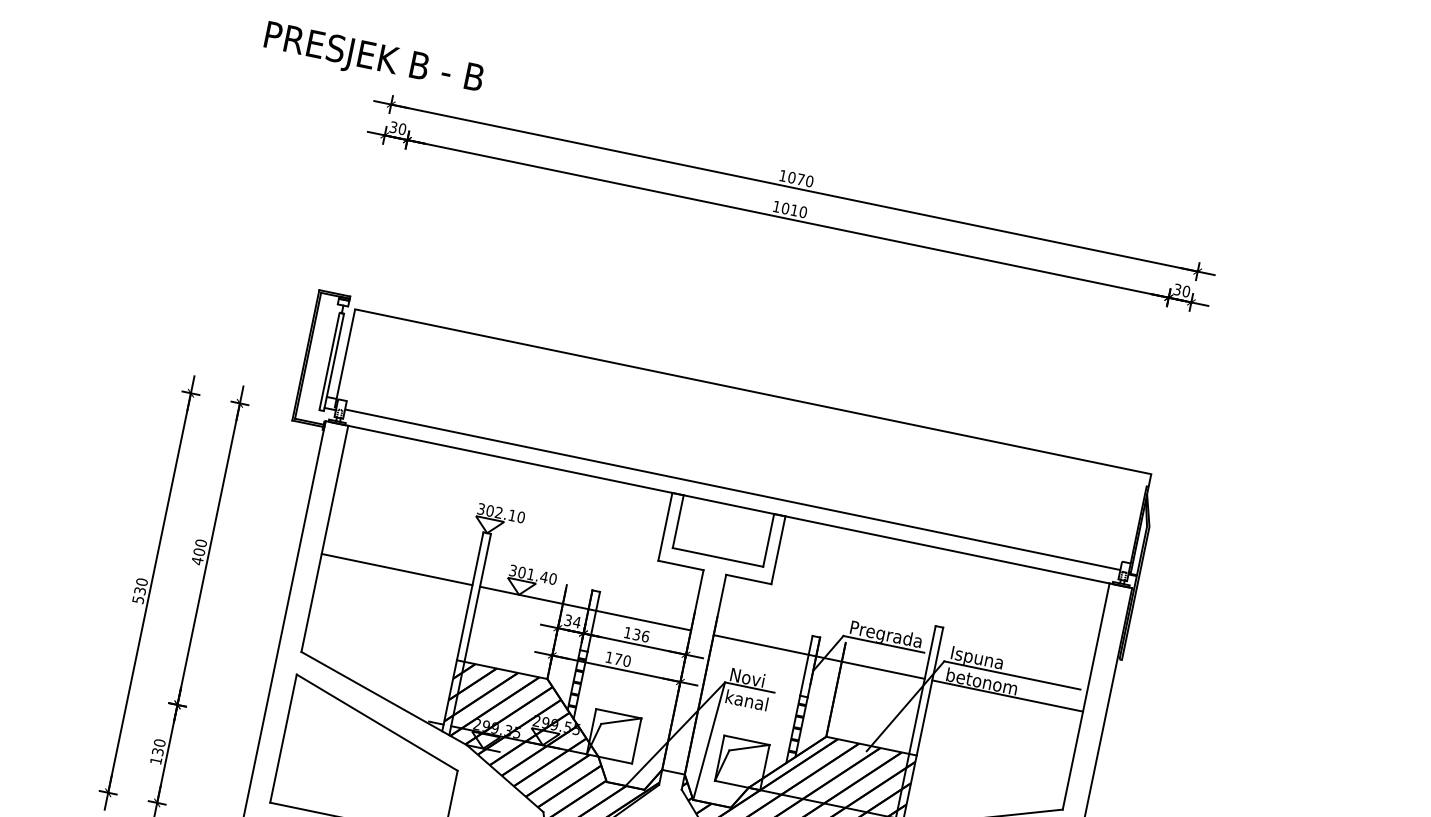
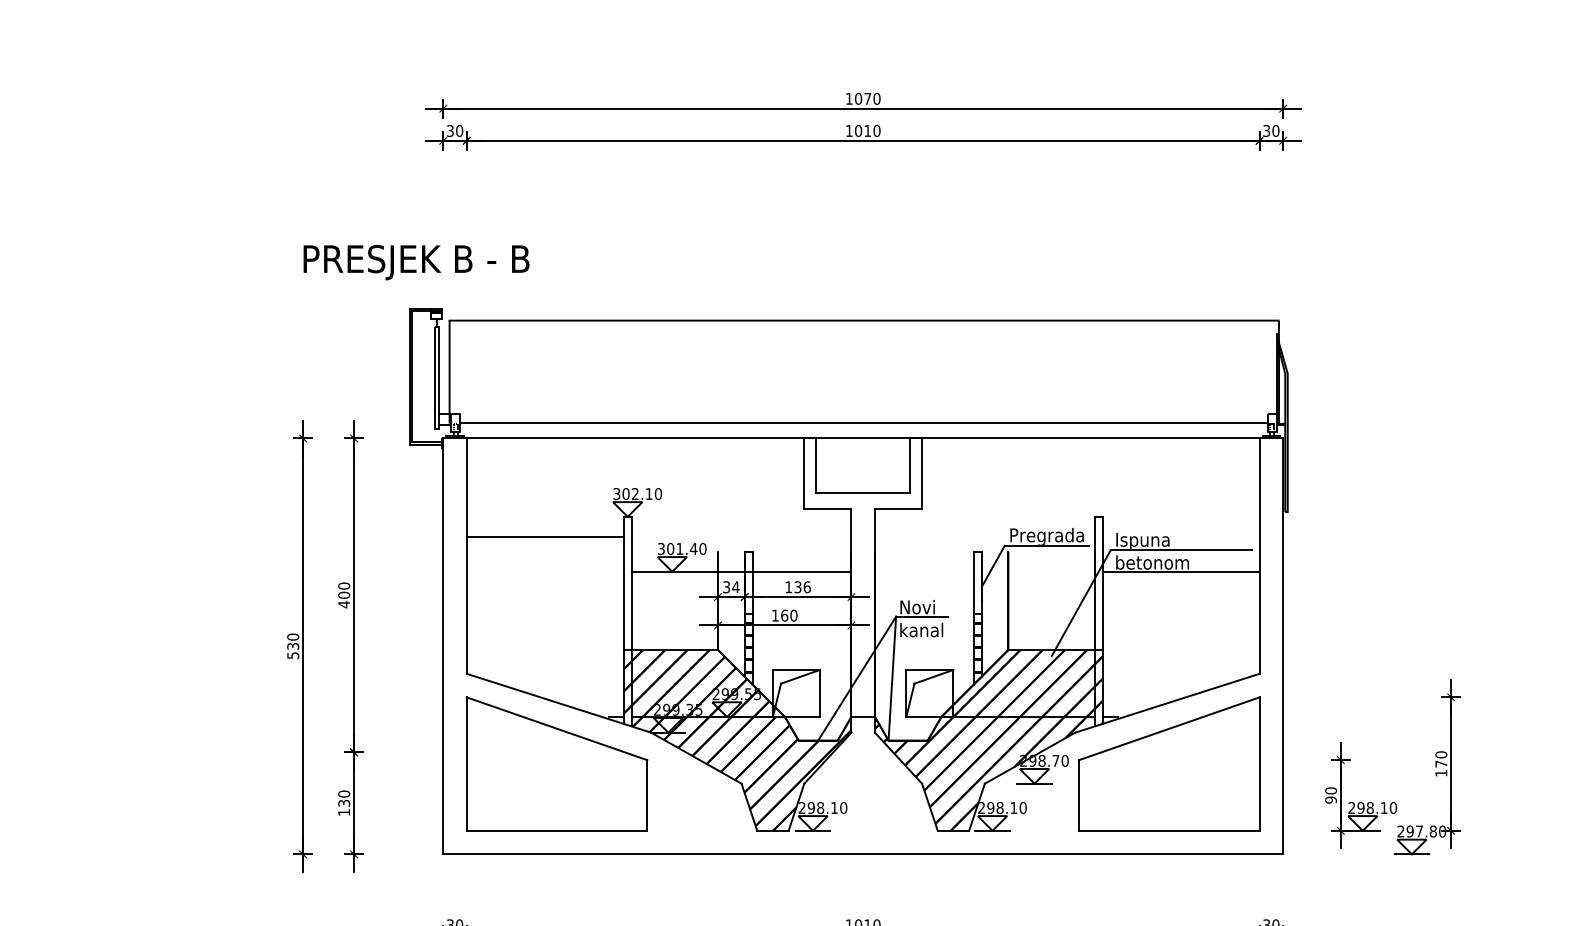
text: (373, 59) -> (416, 262), moved
line: (396, 569) -> (544, 536), moved
line: (818, 656) -> (984, 571), removed
text: (618, 659) -> (784, 615), 170 -> 160

